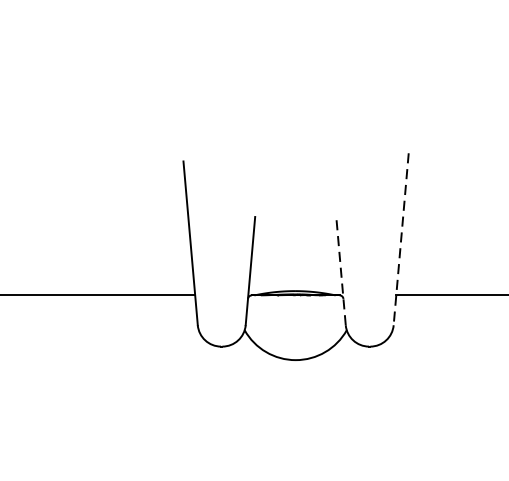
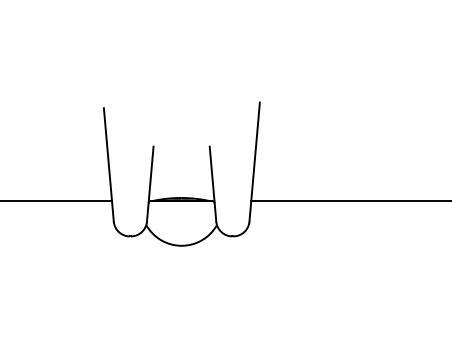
line: (400, 239) -> (254, 162), dashed -> solid
line: (341, 271) -> (213, 184), dashed -> solid

